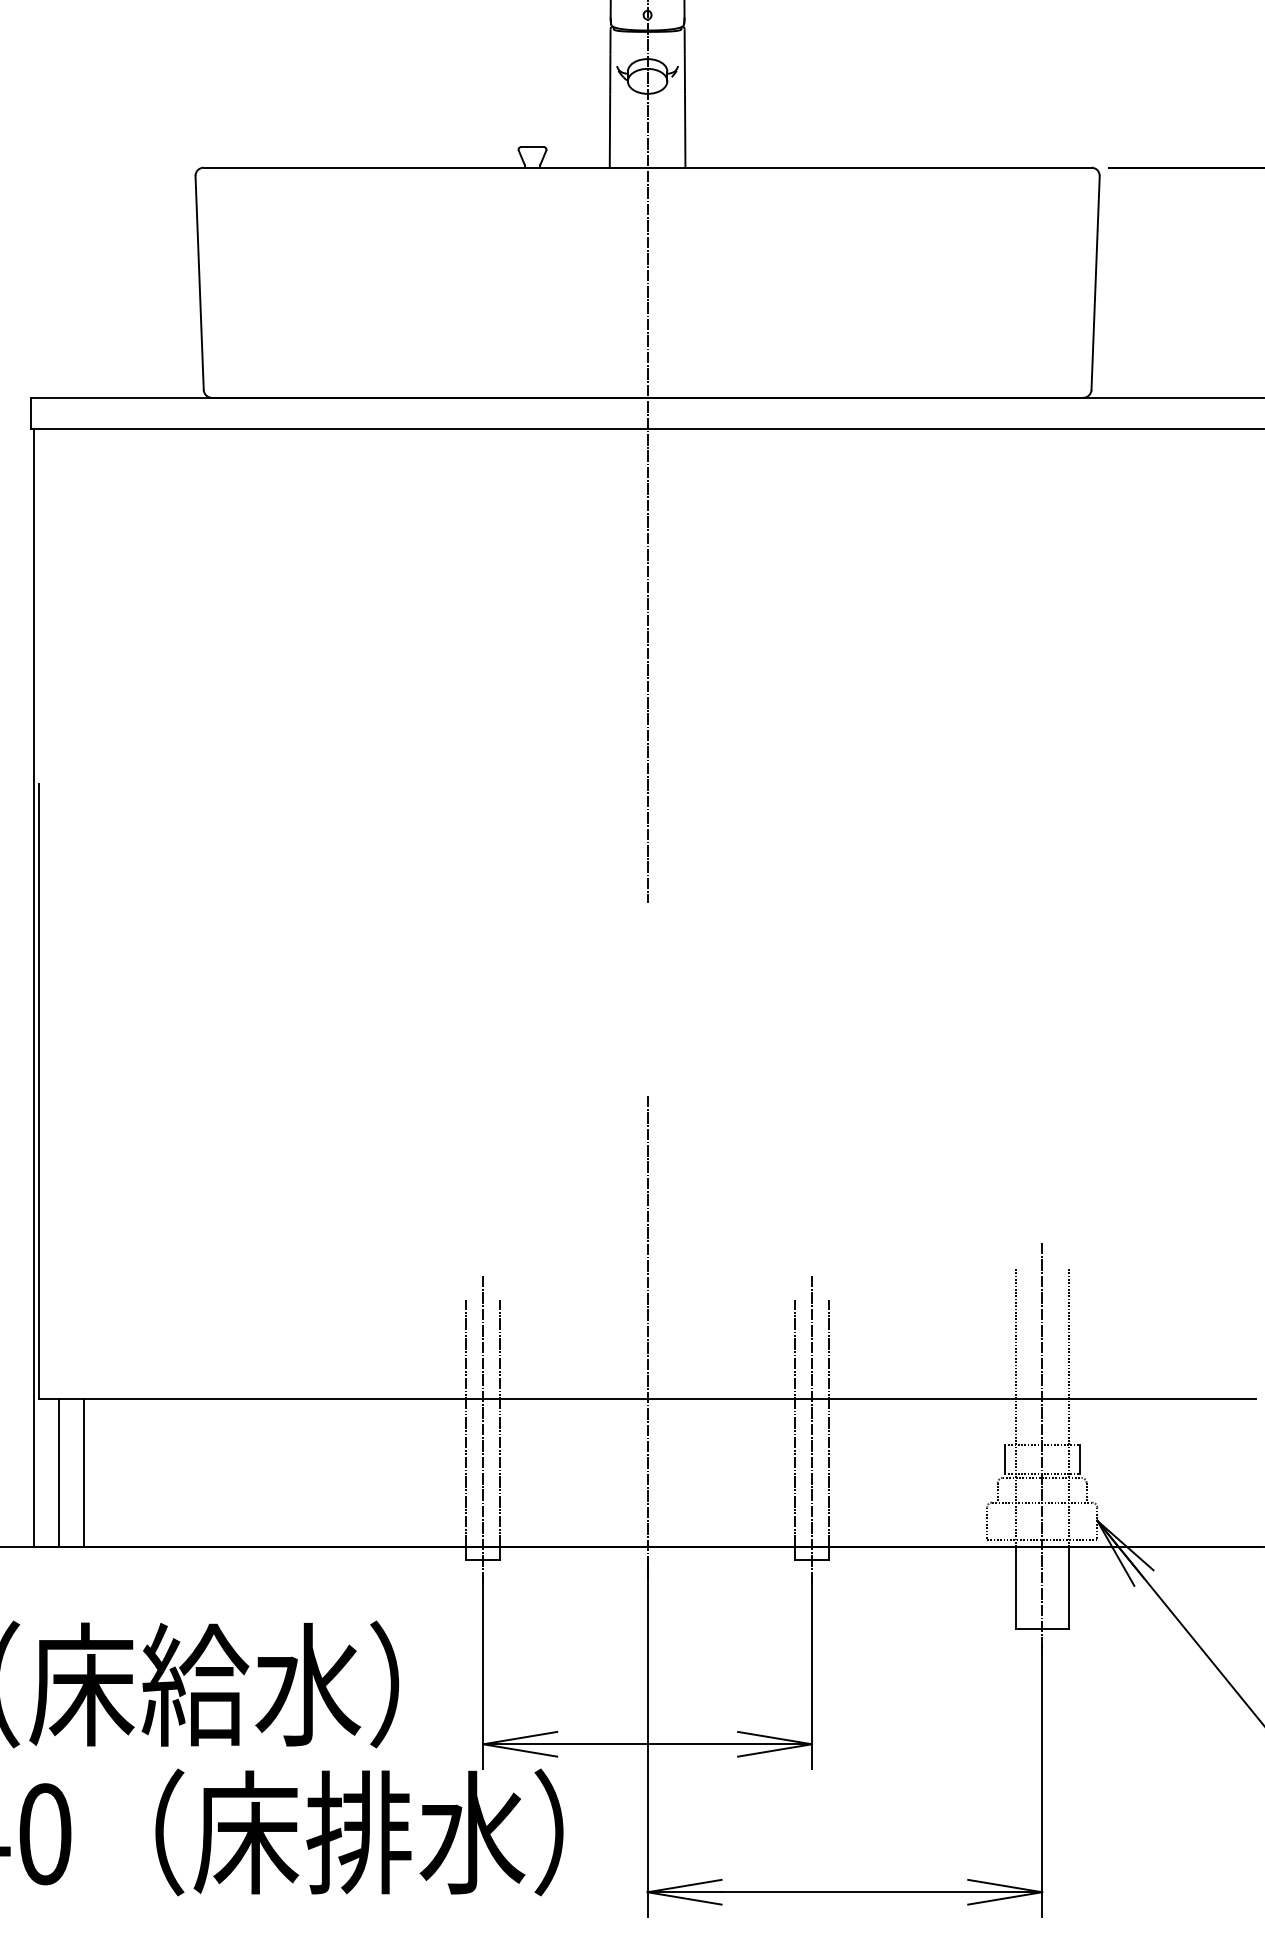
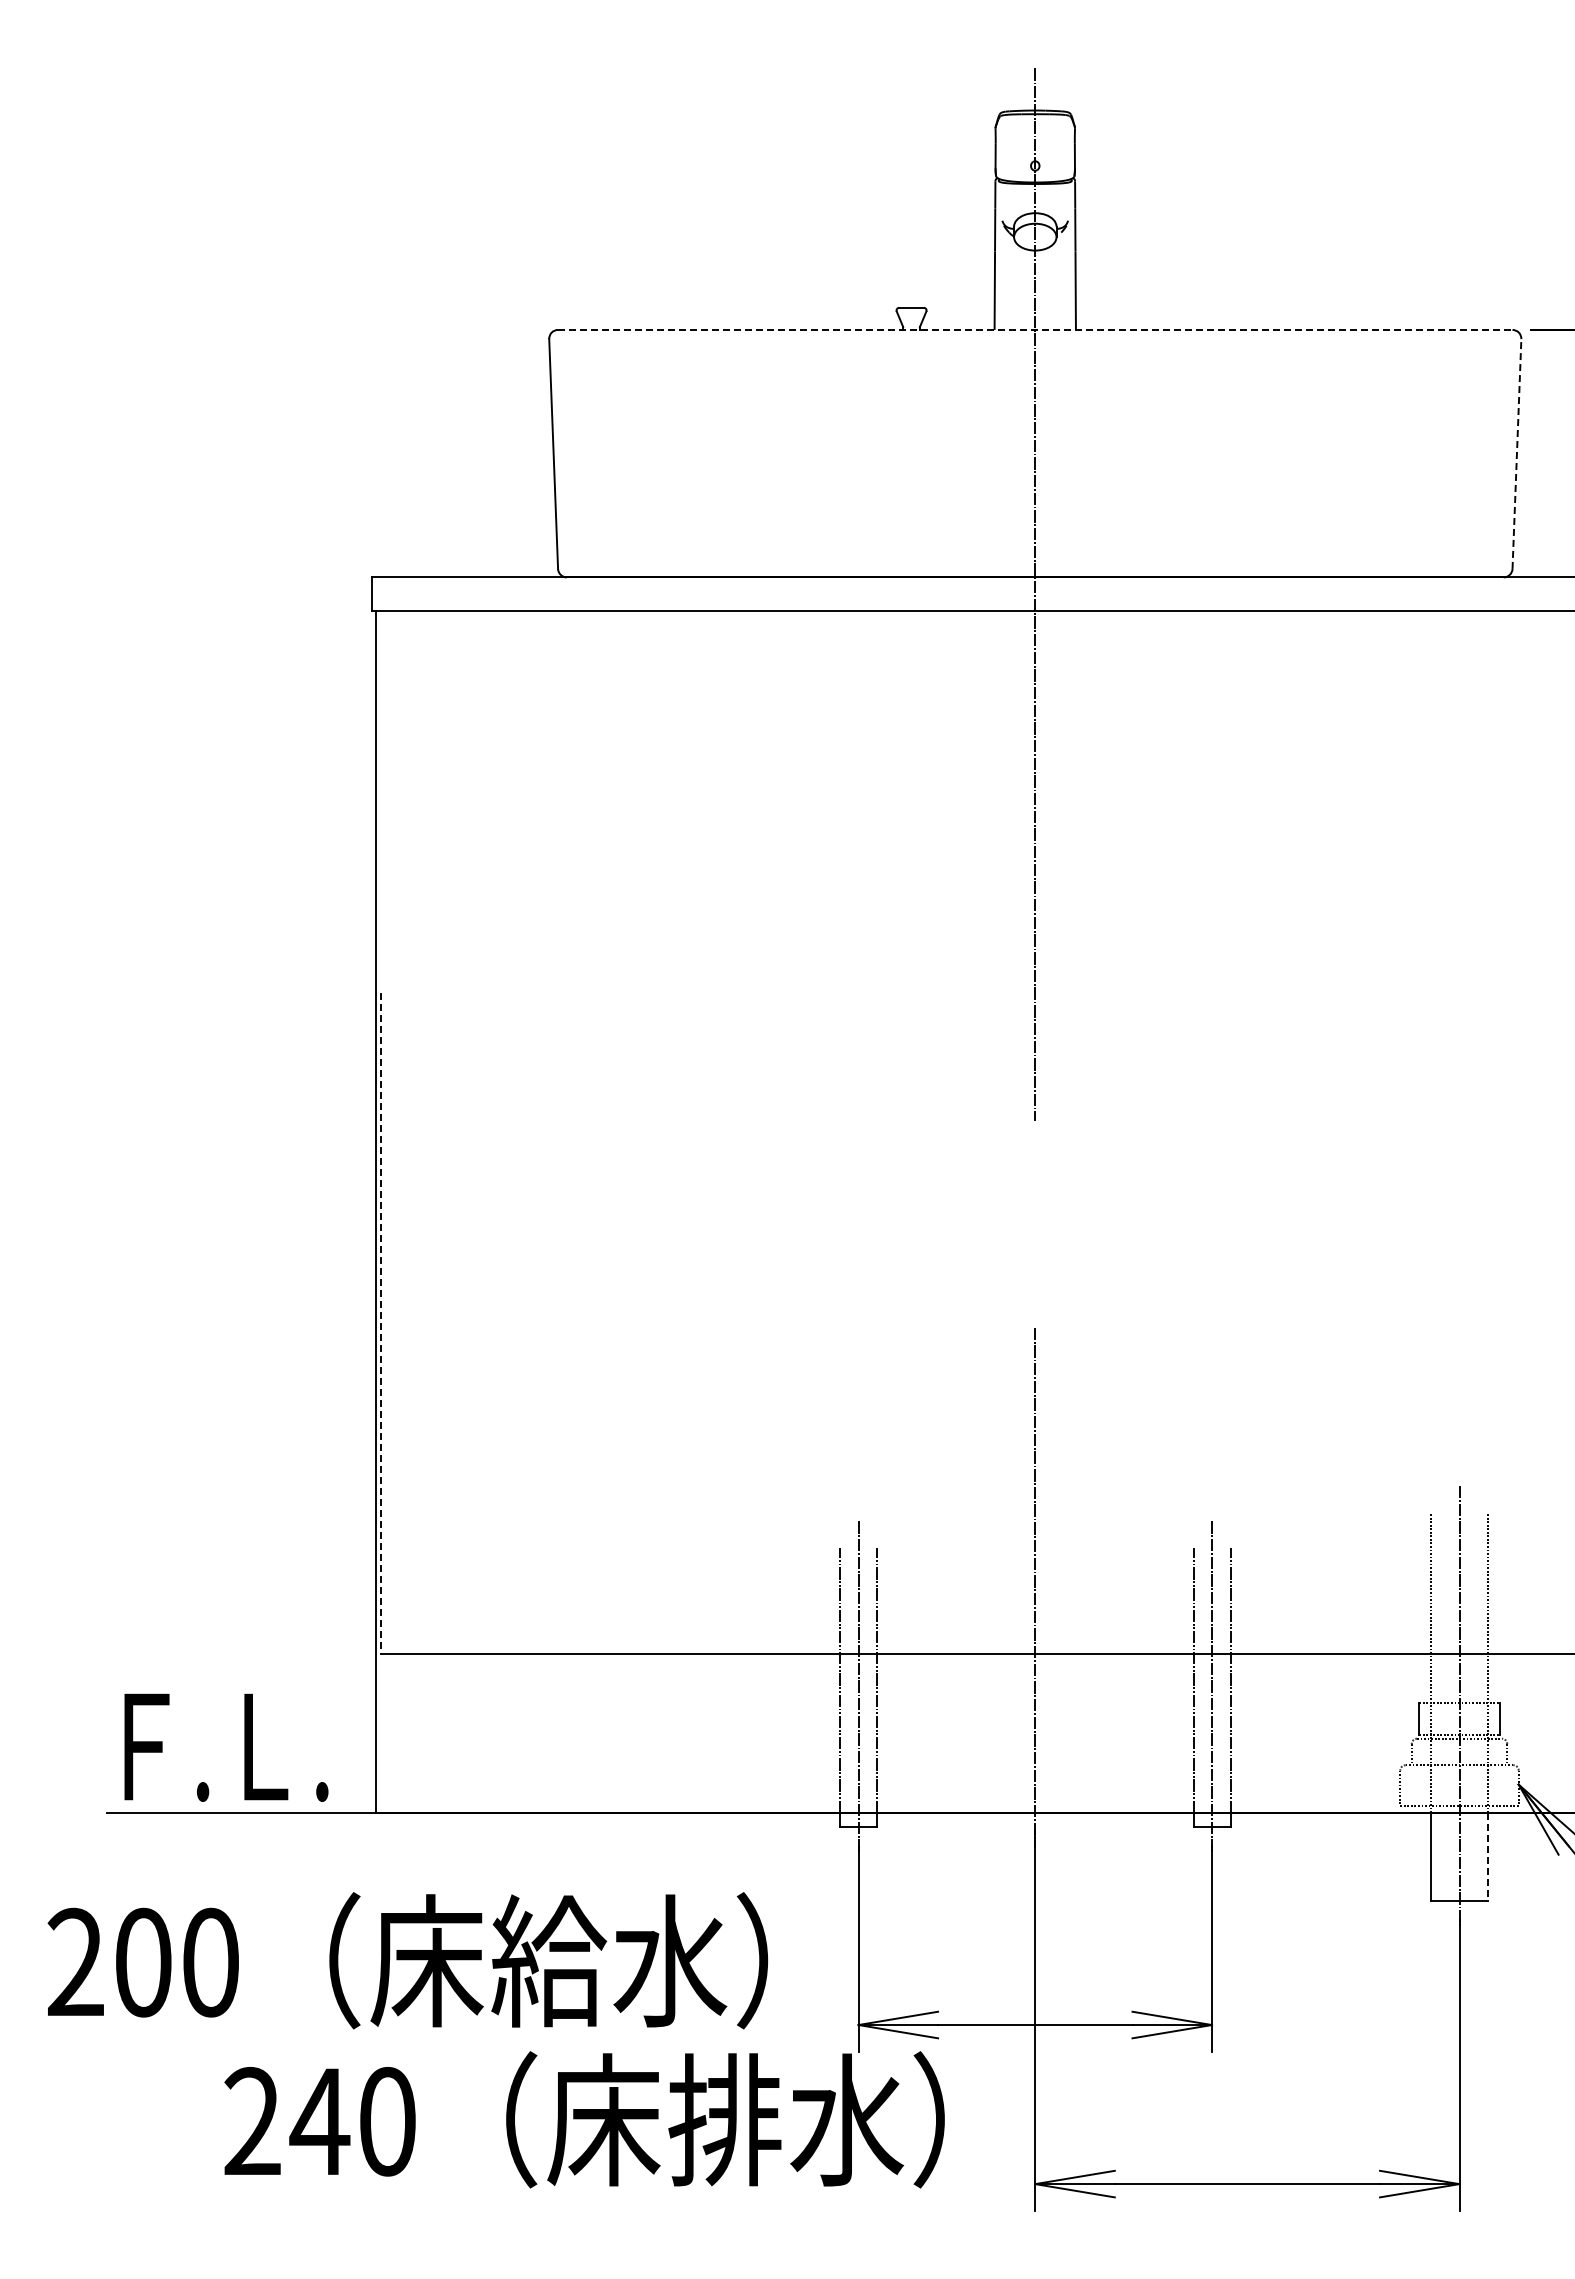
line: (647, 167) -> (1035, 329), solid -> dashed
line: (1095, 283) -> (1516, 454), solid -> dashed
line: (39, 1091) -> (381, 1323), solid -> dashed
line: (59, 1472) -> (402, 1732), removed
line: (84, 1472) -> (429, 1732), removed
line: (1068, 1588) -> (1487, 1857), solid -> dashed

